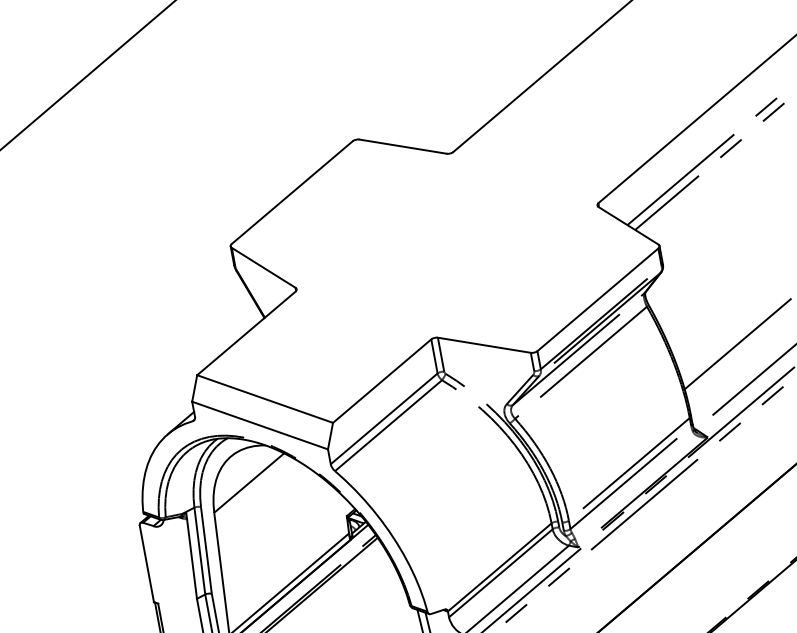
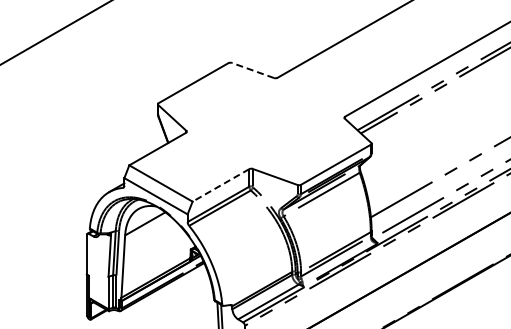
line: (402, 146) -> (252, 70), solid -> dashed
line: (381, 381) -> (220, 185), solid -> dashed

